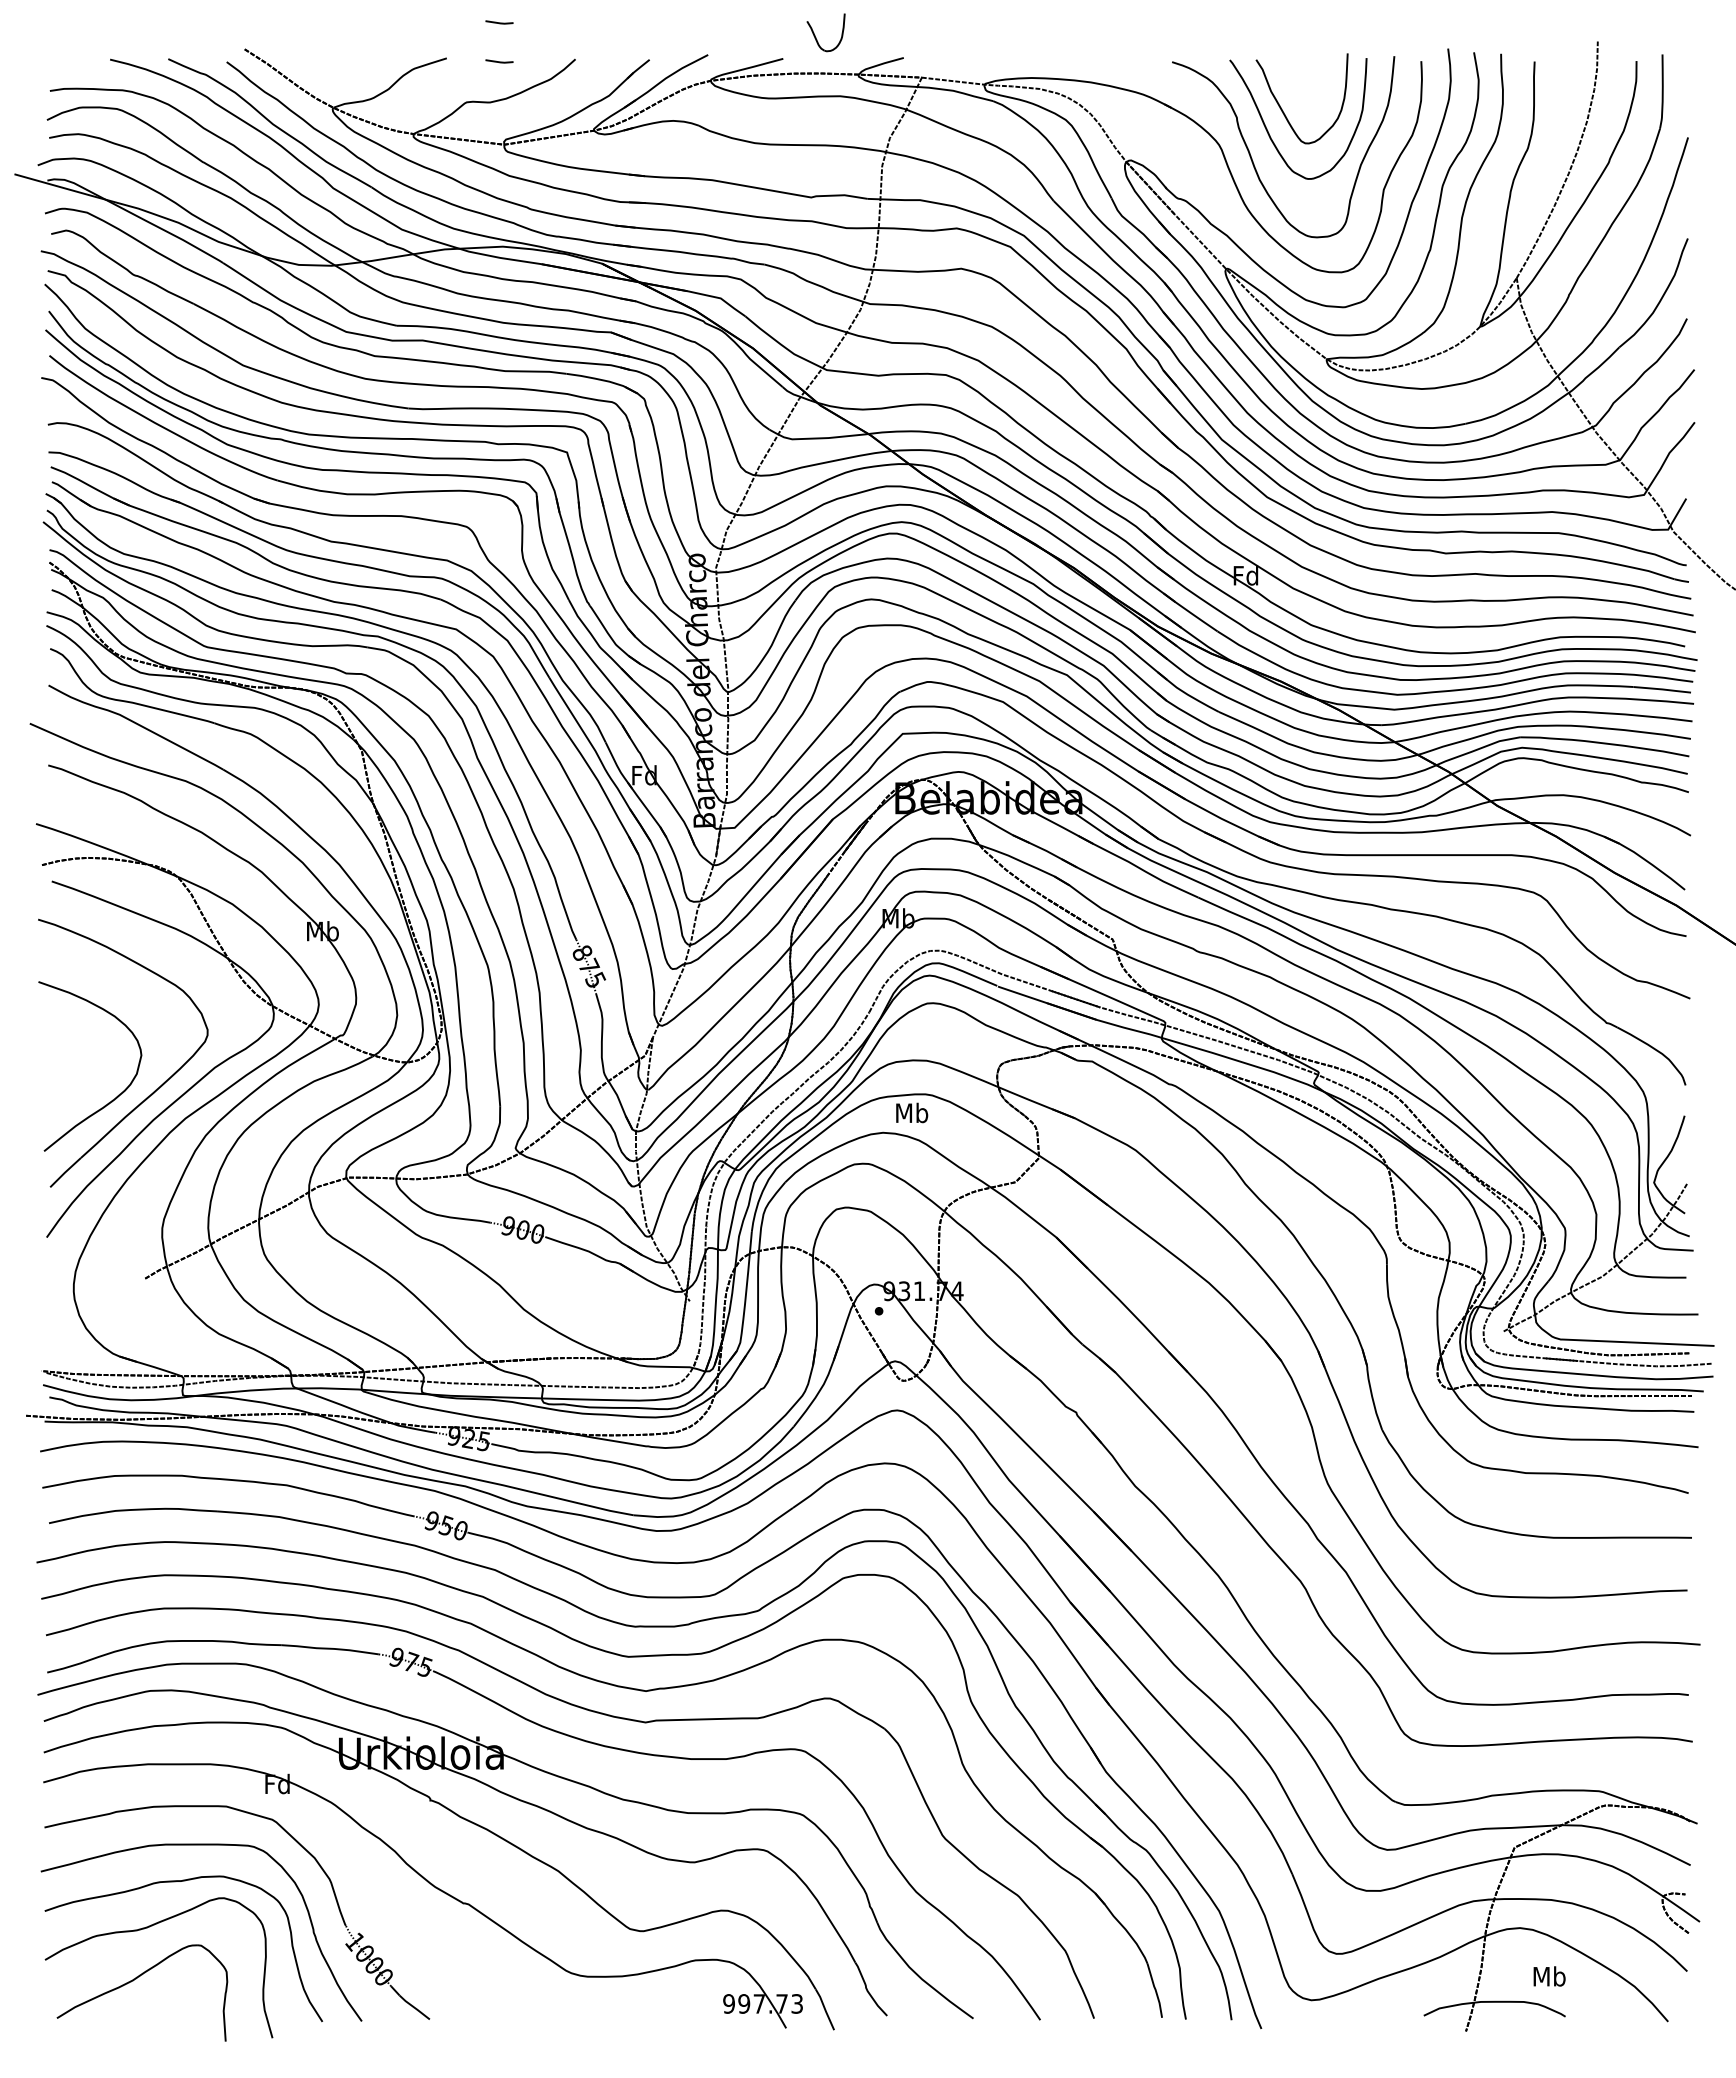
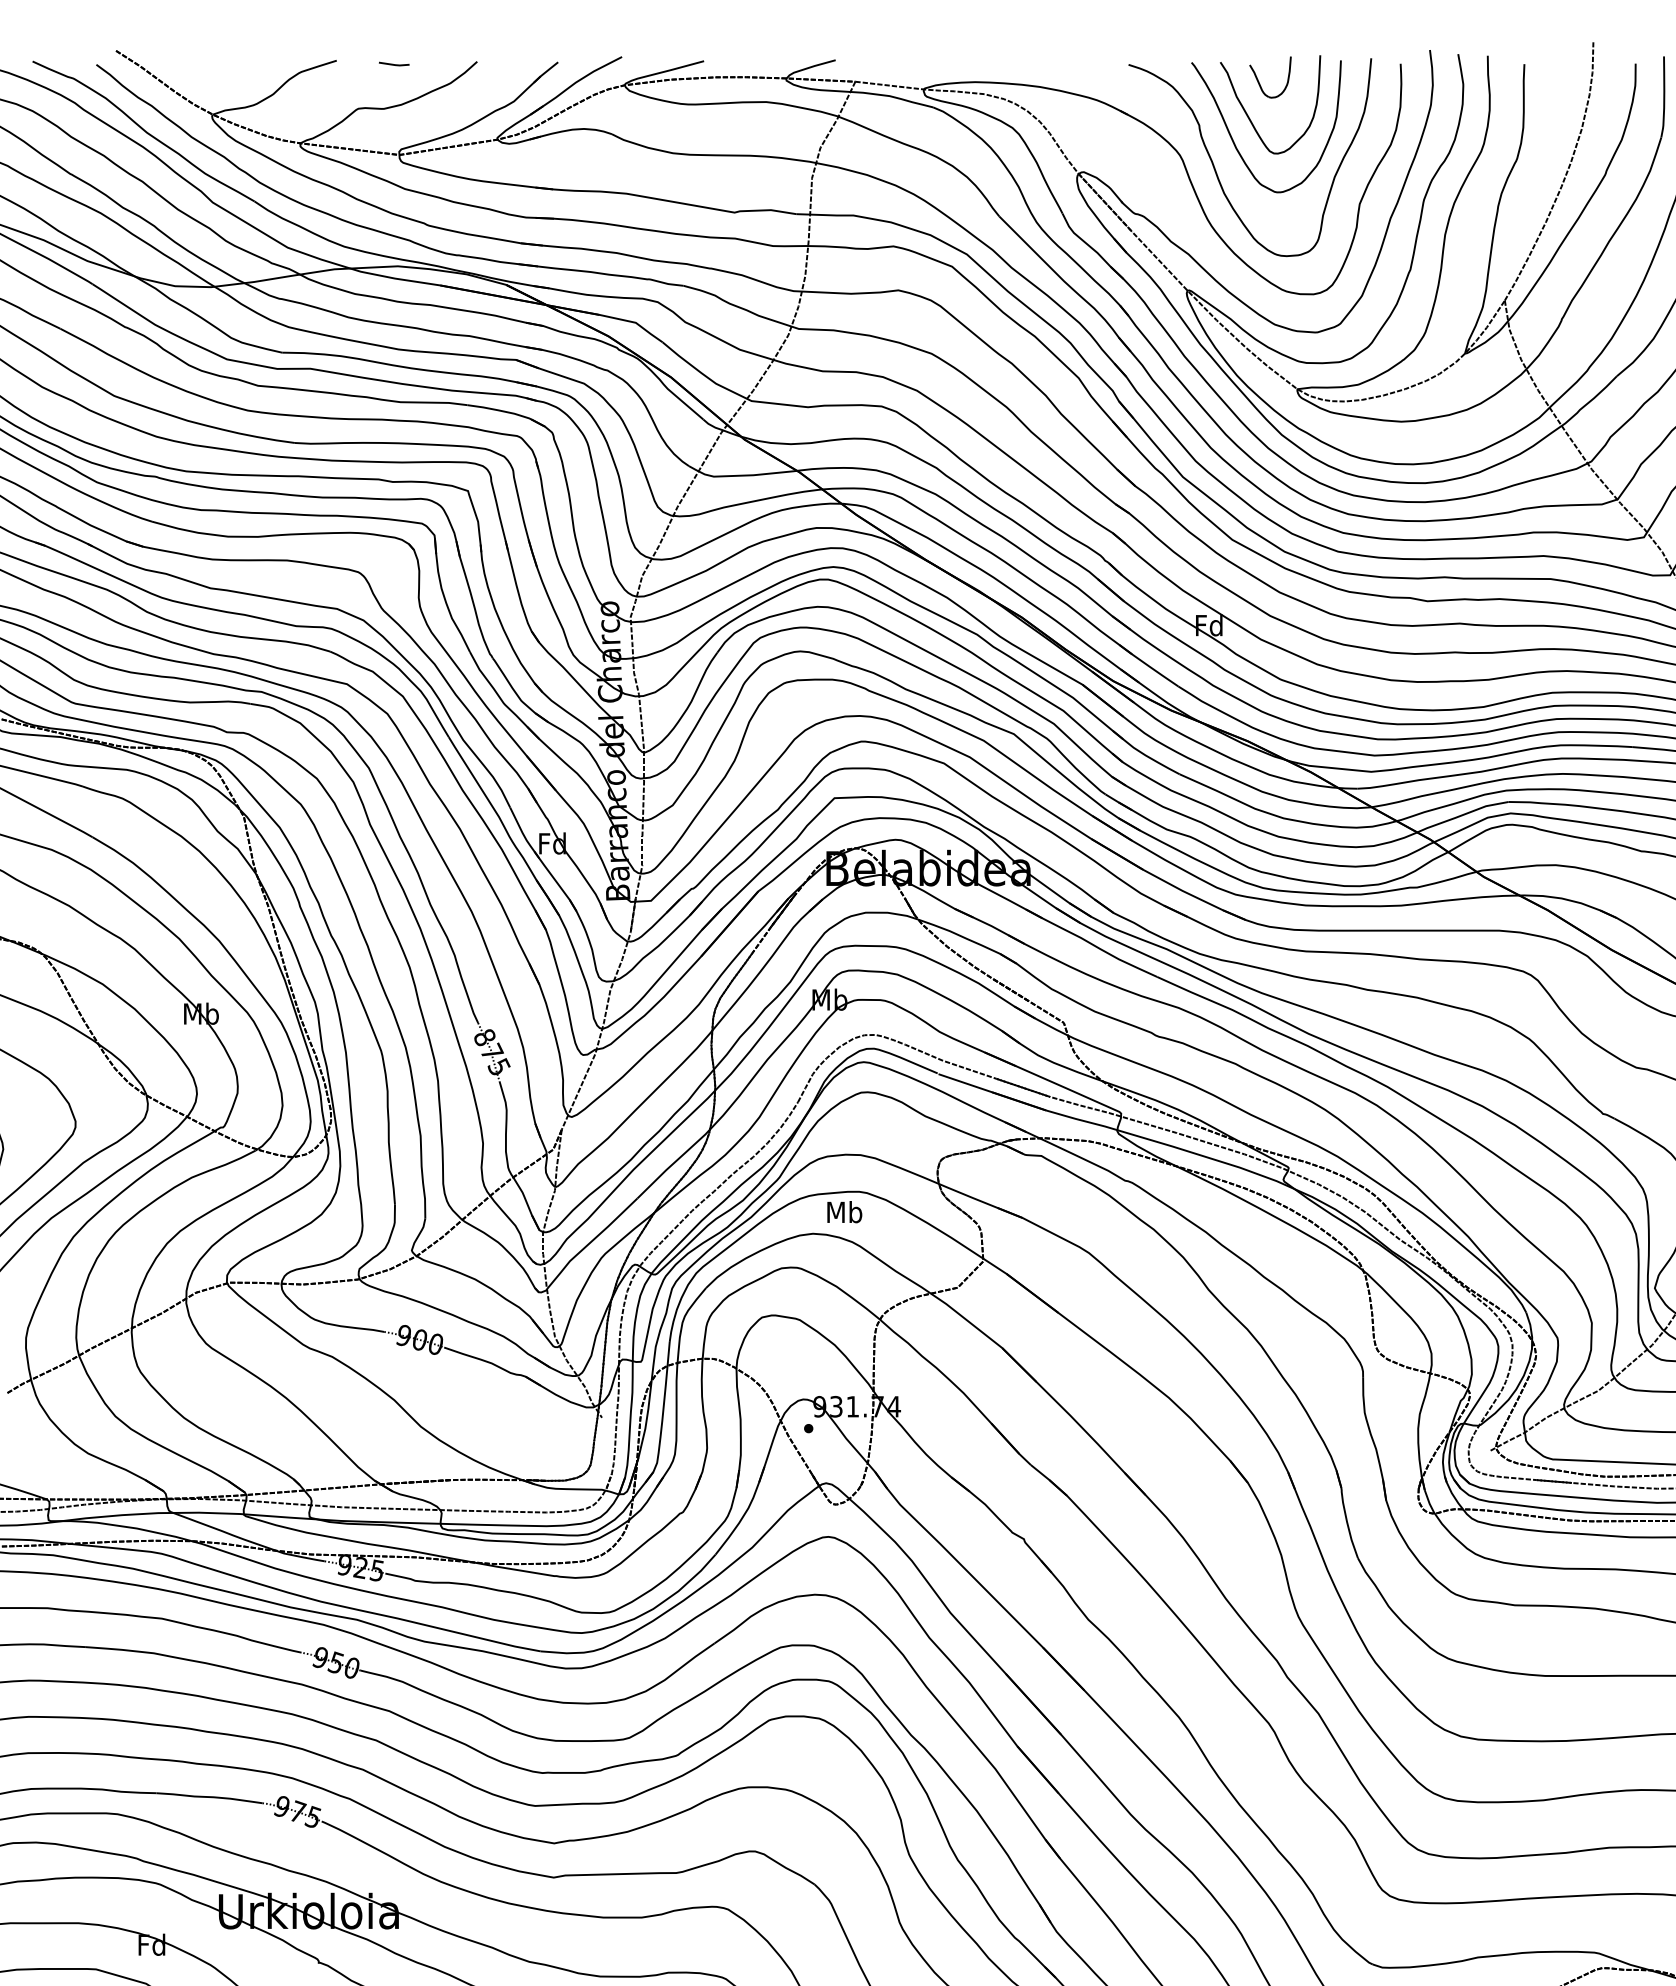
line: (499, 22) -> (394, 21), removed
part: (816, 37) -> (1260, 82), moved

